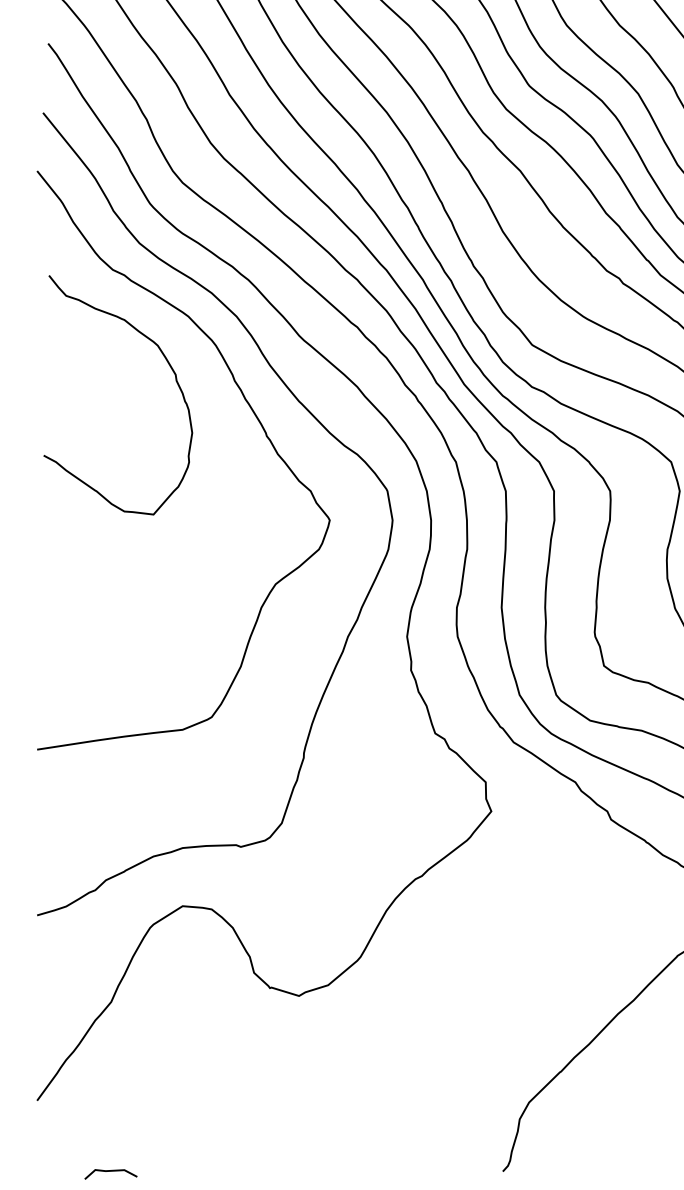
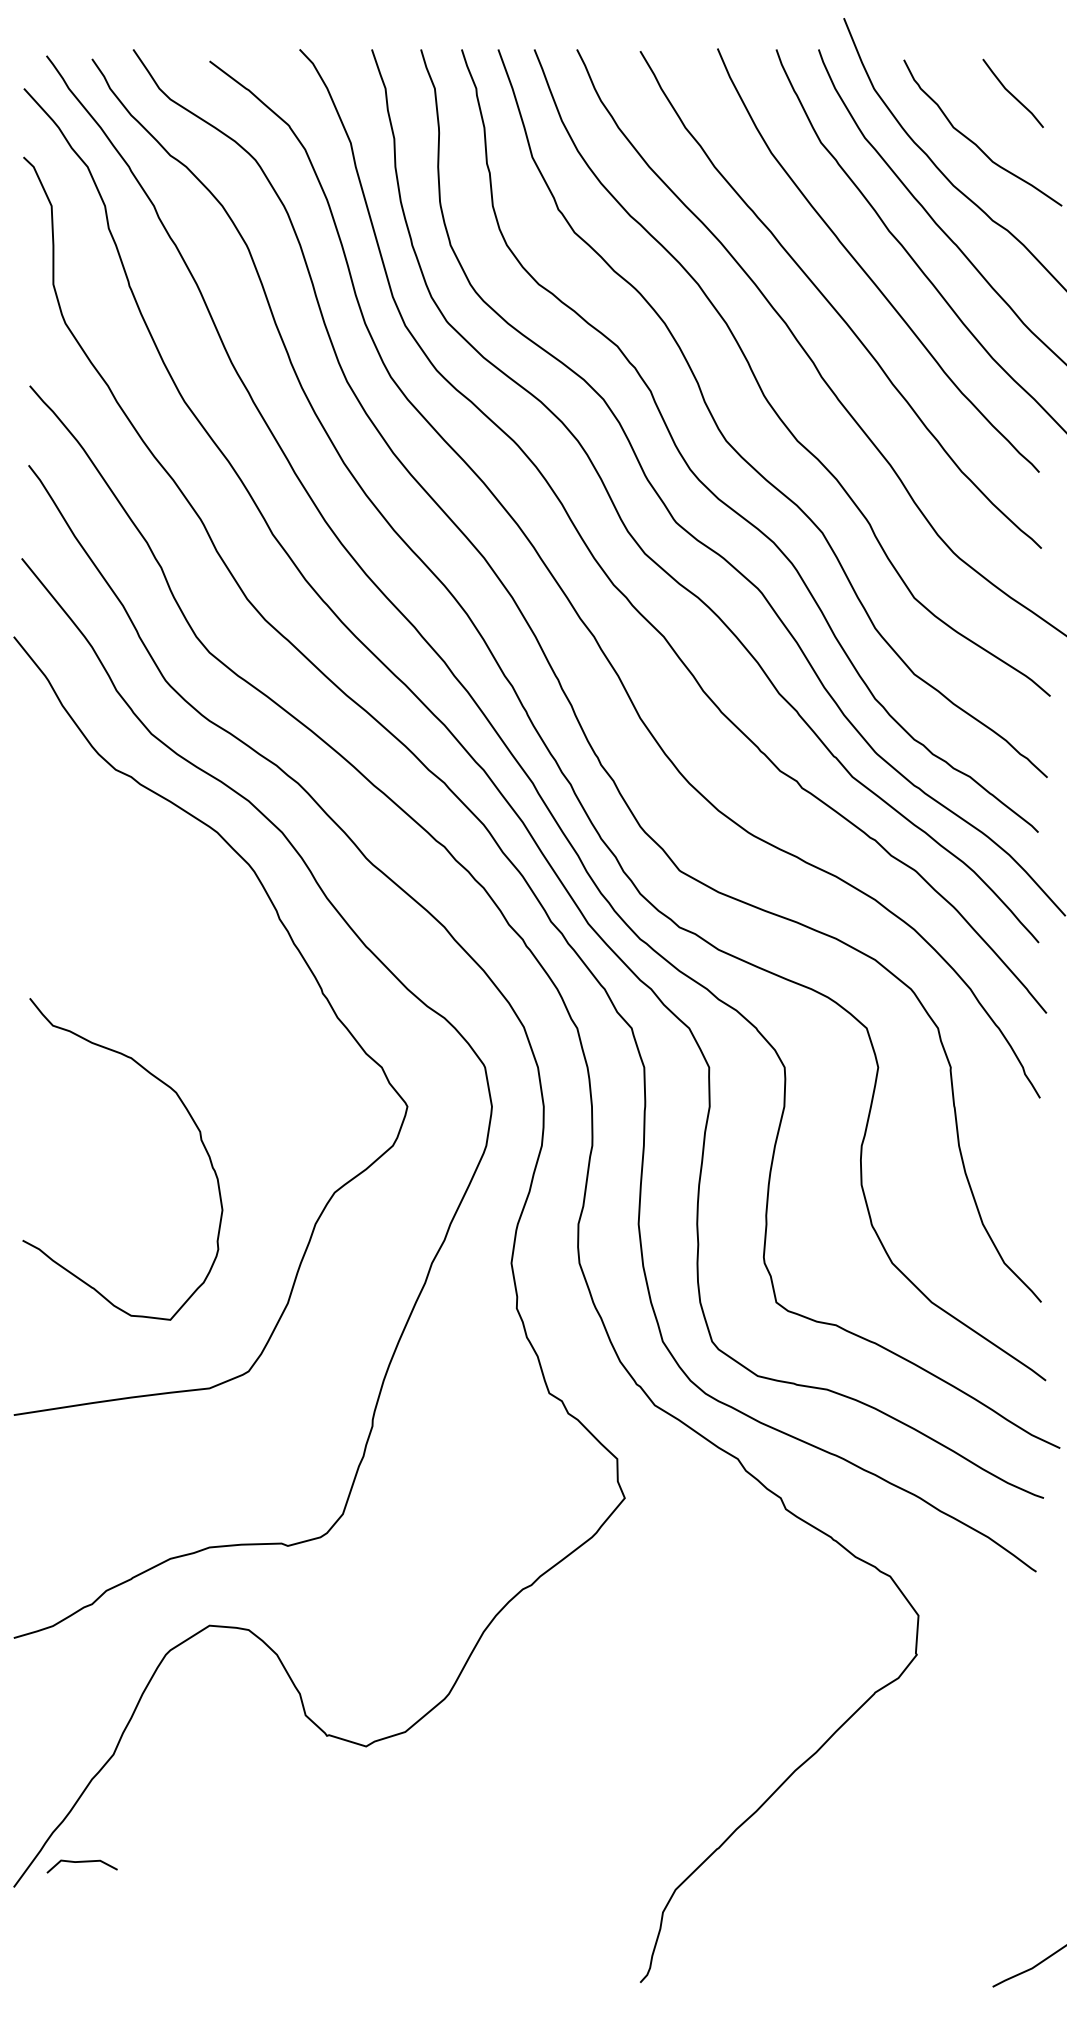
curve: (169, 365) -> (191, 1119), moved
line: (110, 1171) -> (81, 1862), moved

